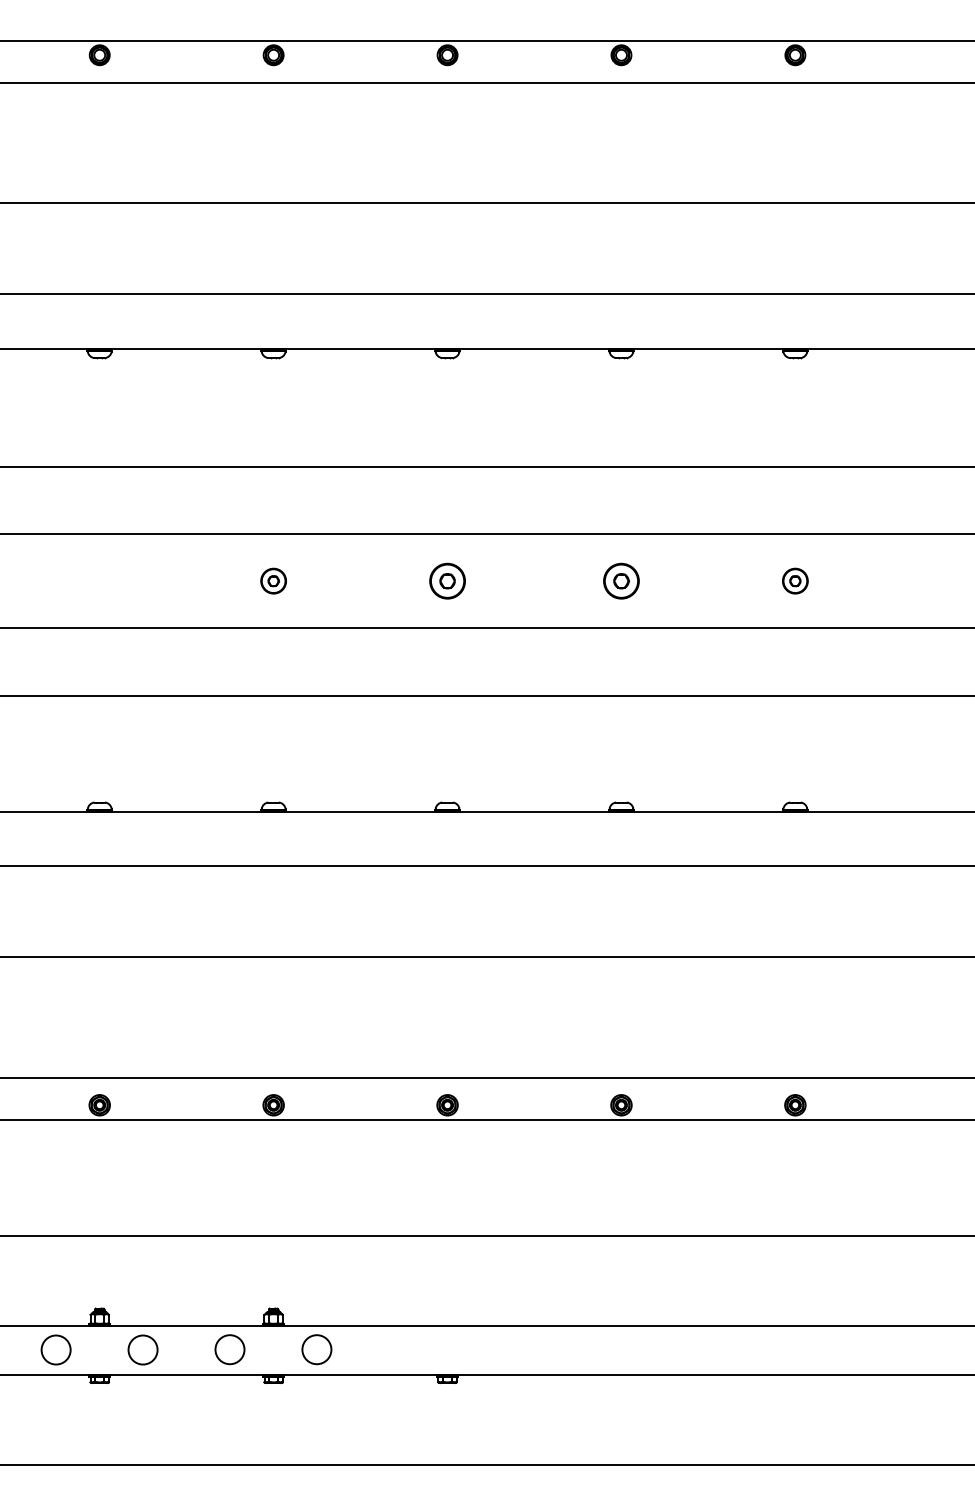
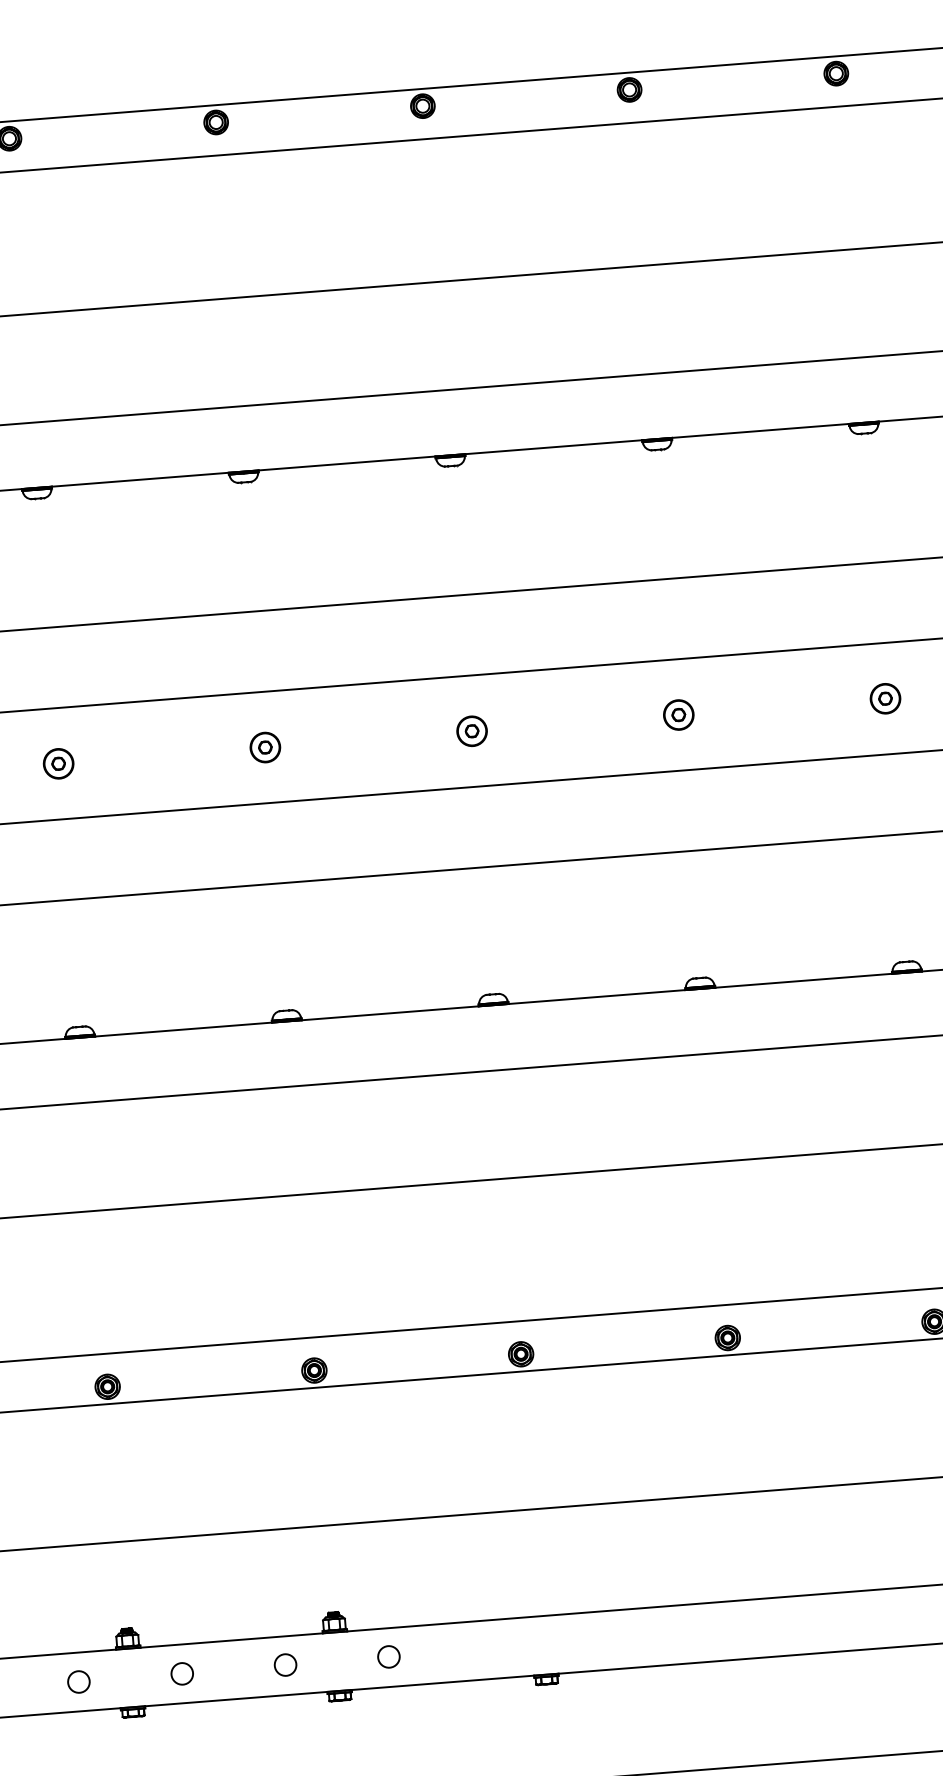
part: (99, 580) -> (58, 763), added
part: (447, 580) -> (471, 730), size x0.71
part: (621, 580) -> (678, 714), size x0.71
circle: (230, 1349) -> (285, 1664), size x0.62
circle: (317, 1349) -> (389, 1656), size x0.62
circle: (56, 1350) -> (79, 1682), size x0.62
circle: (143, 1350) -> (182, 1674), size x0.62

